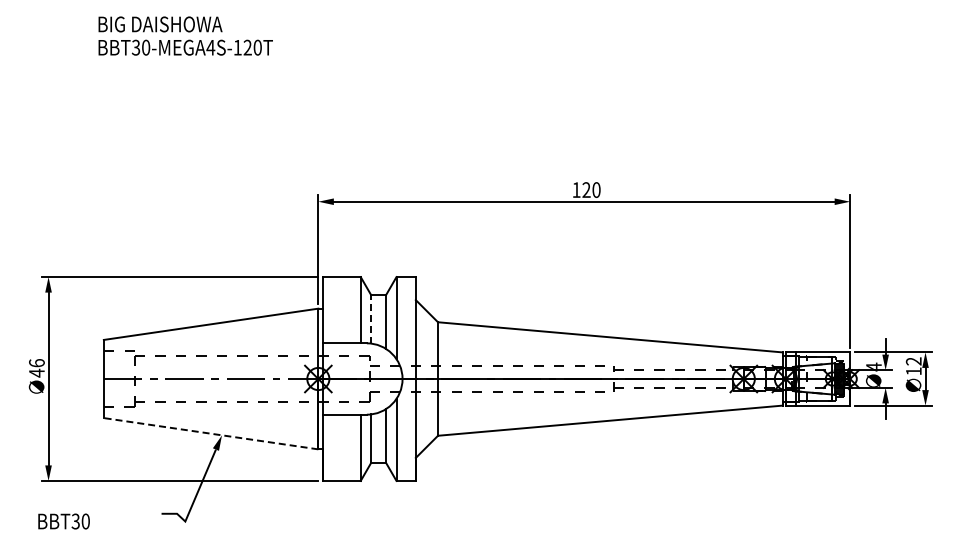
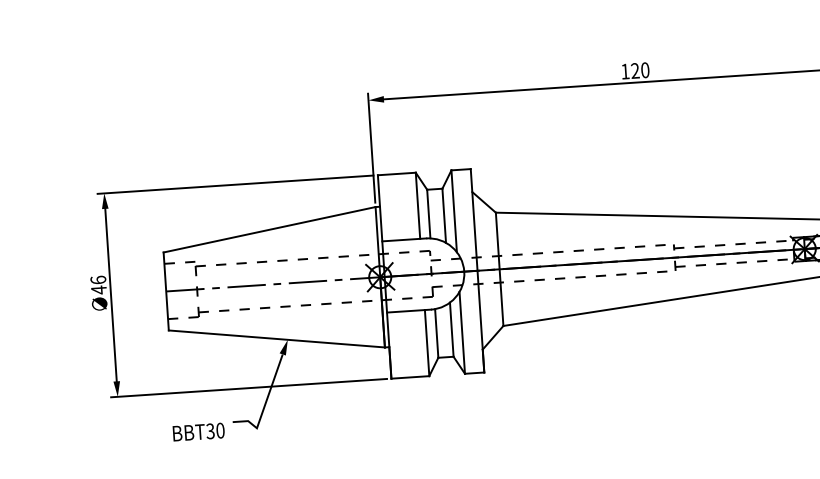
line: (371, 318) -> (429, 213), dashed -> solid
line: (210, 433) -> (276, 338), dashed -> solid
text: (63, 521) -> (198, 432), moved

